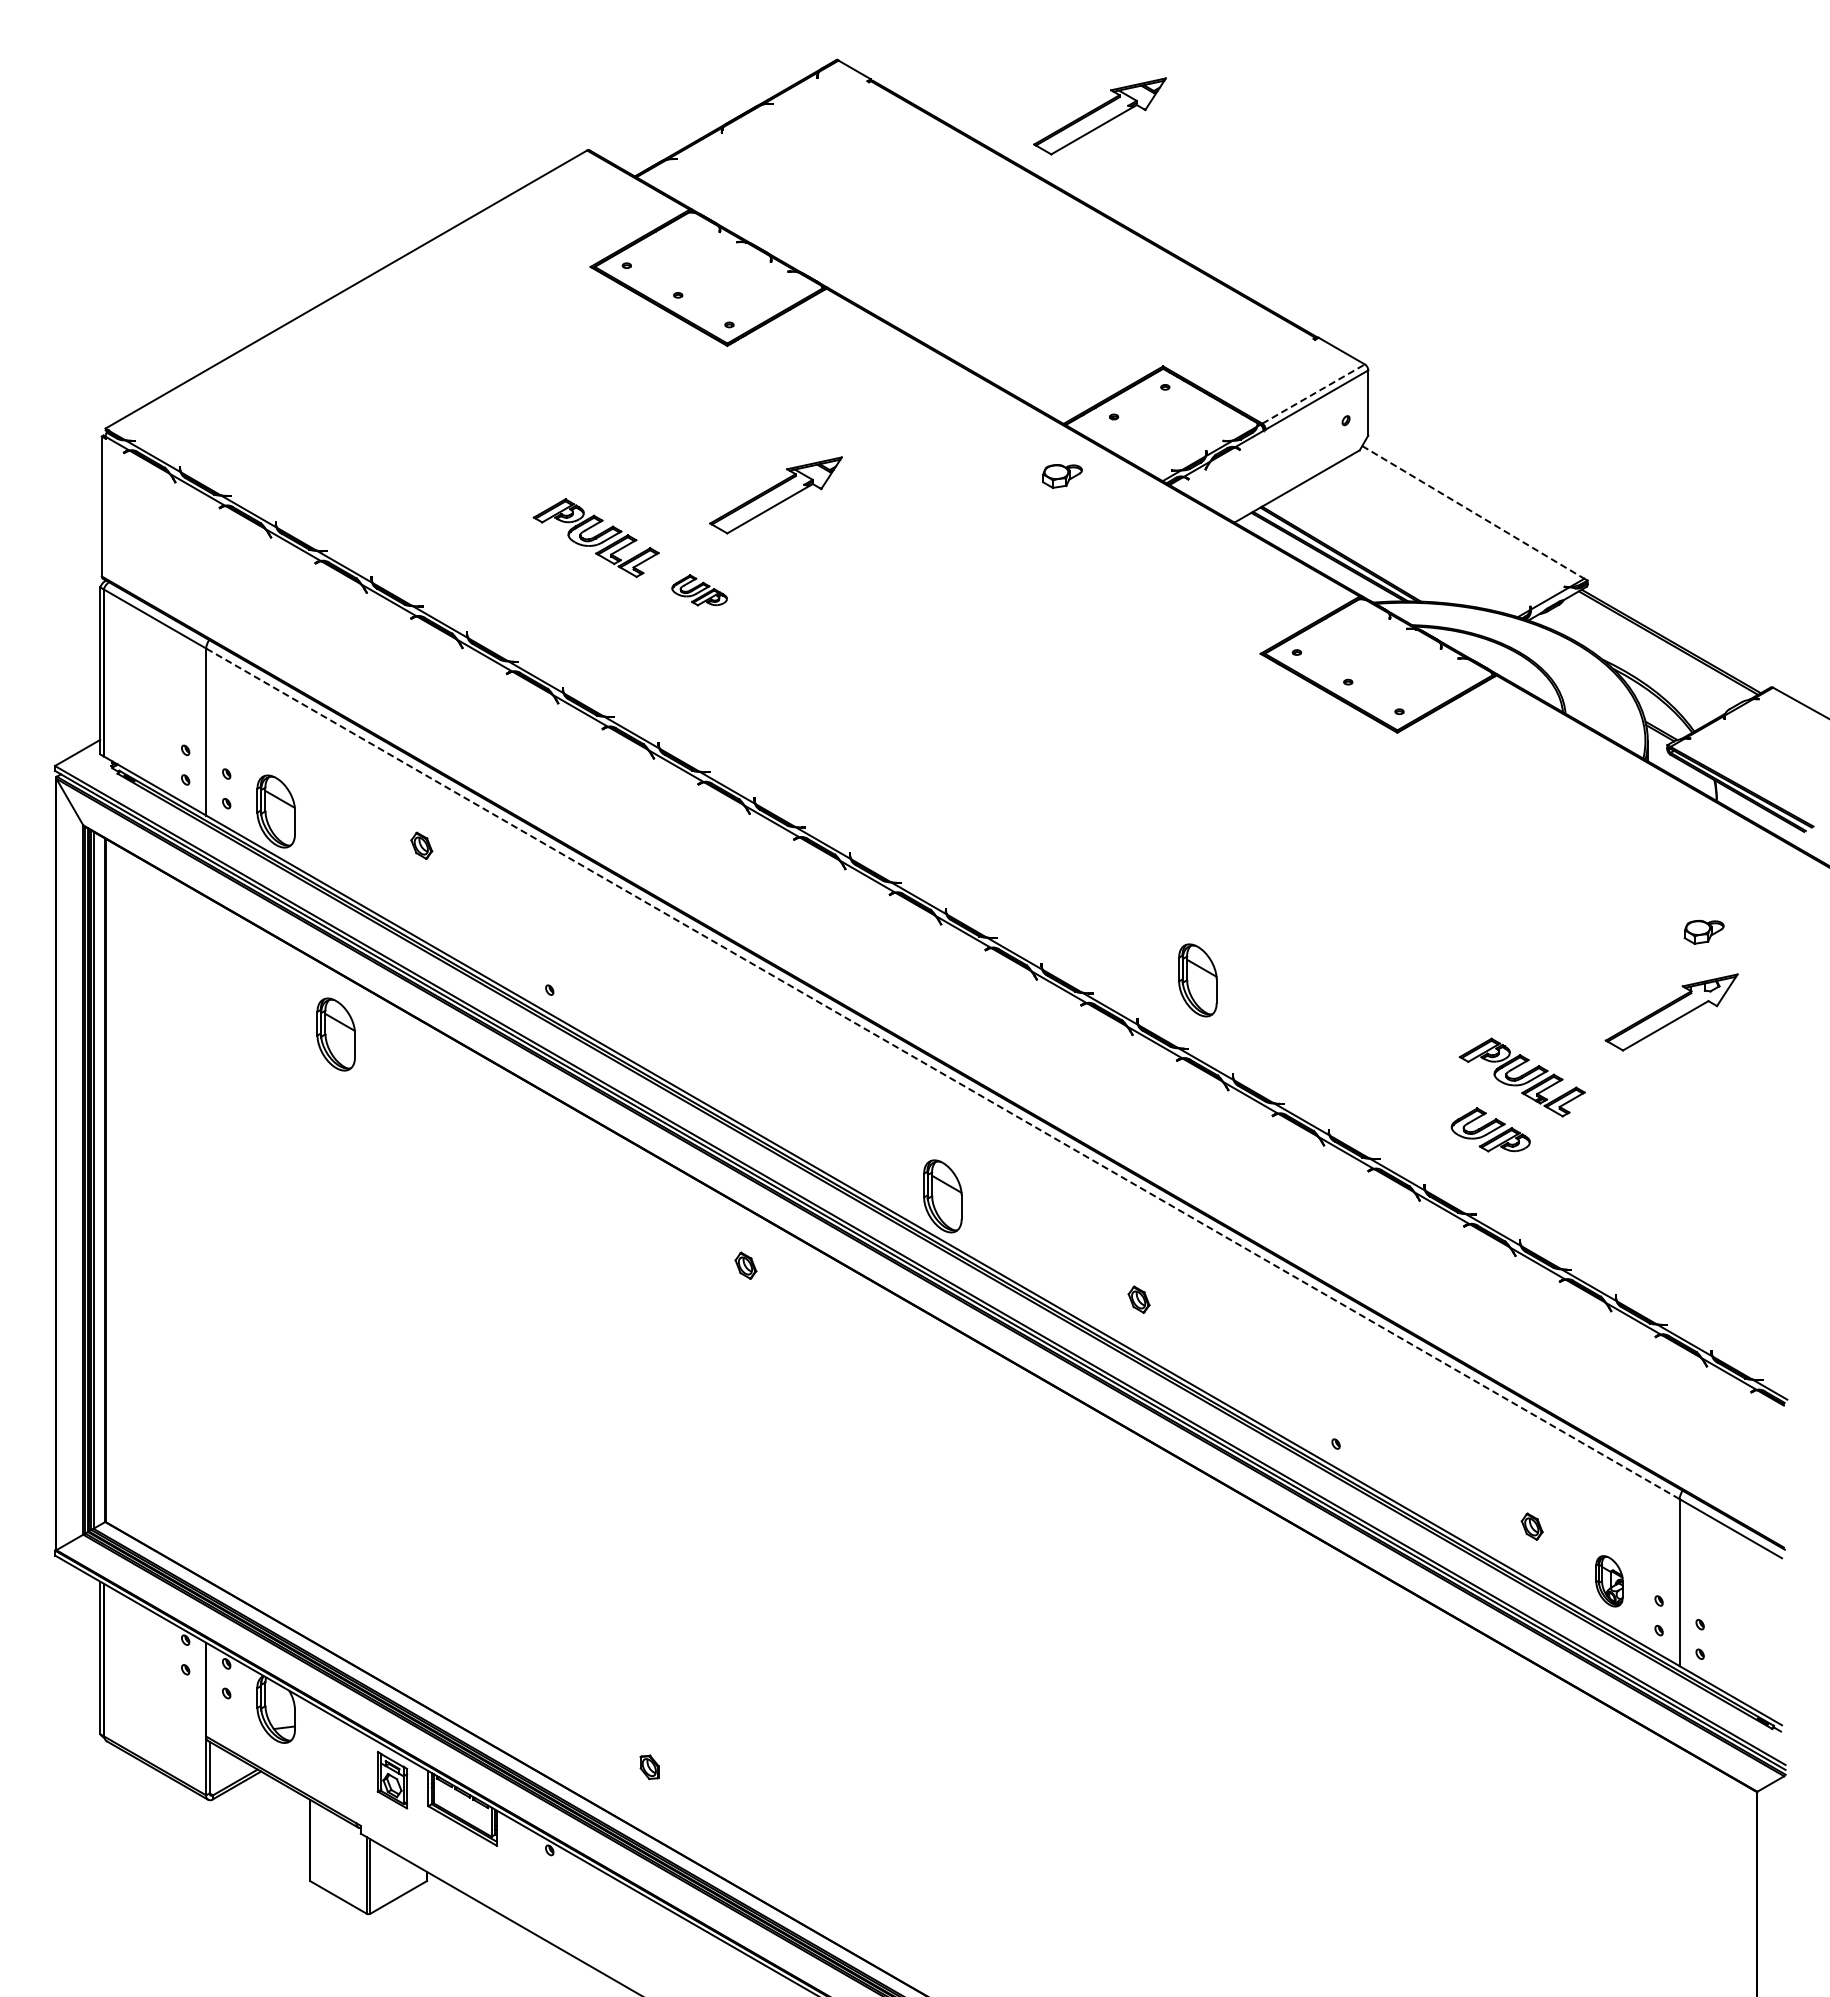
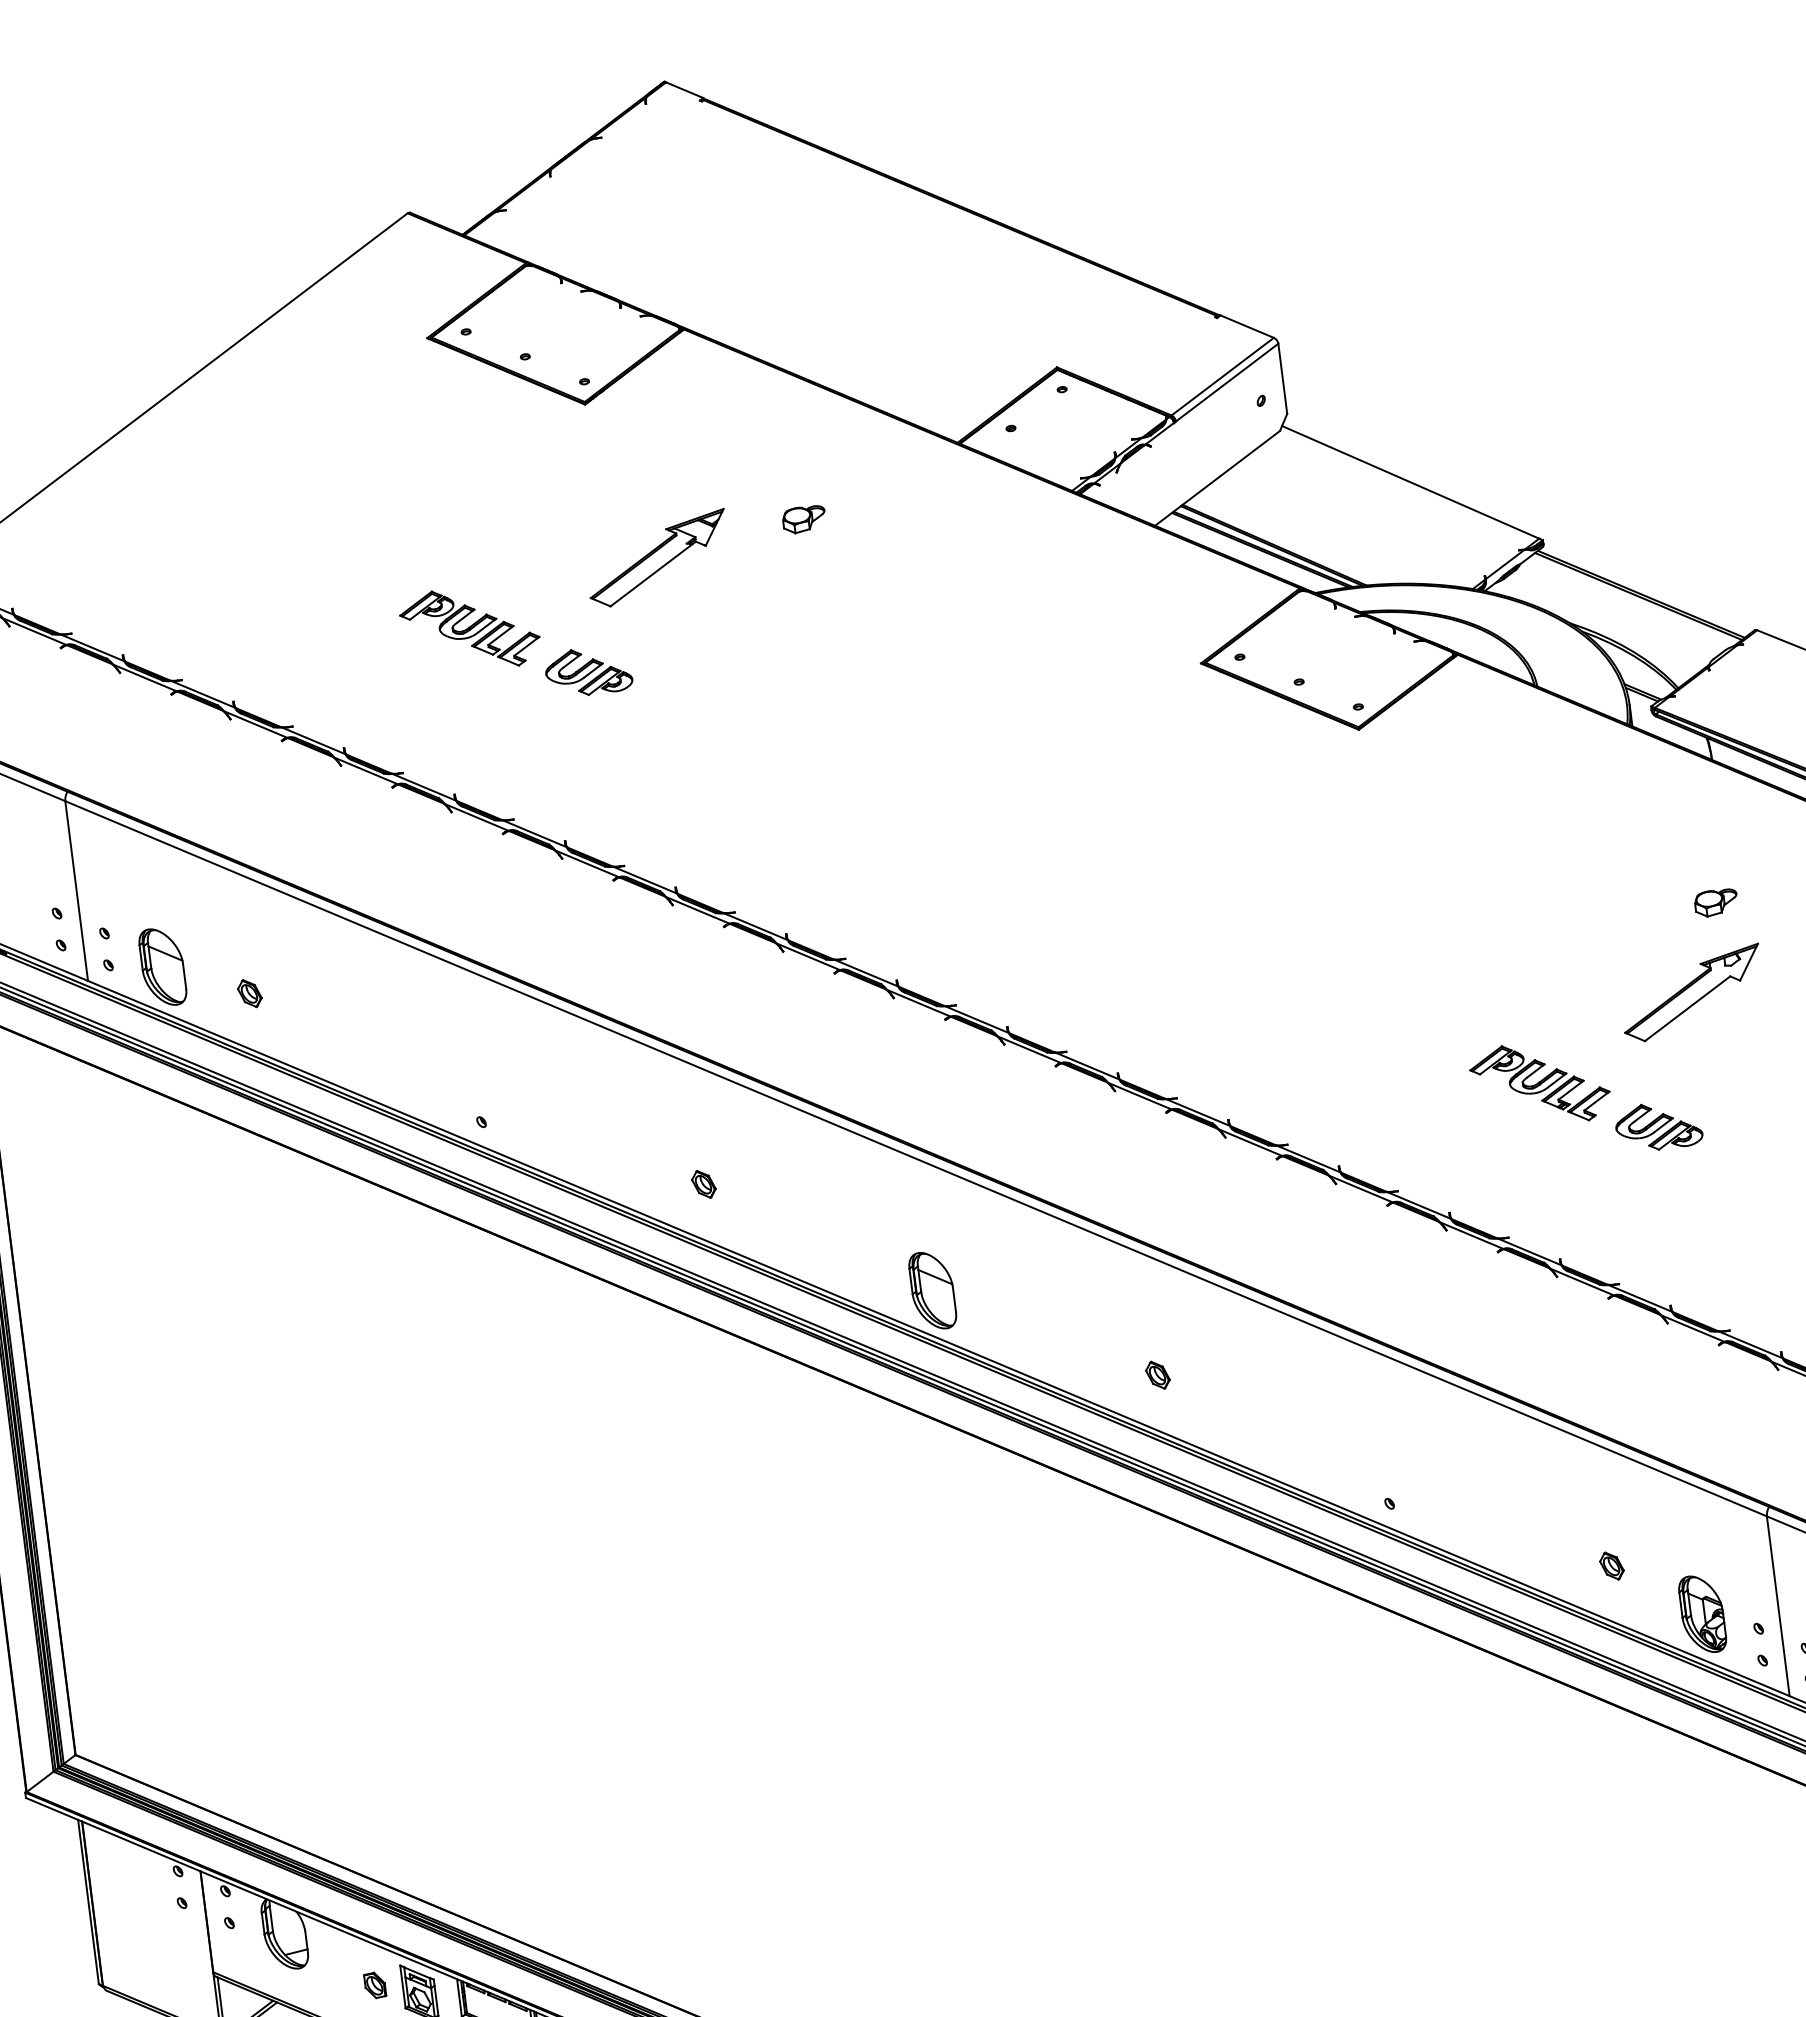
part: (1099, 116) -> (954, 107), removed
line: (1314, 393) -> (1223, 375), dashed -> solid
part: (1062, 476) -> (804, 519), moved
line: (1473, 512) -> (1410, 482), dashed -> solid
part: (699, 589) -> (588, 670), size x1.43
part: (421, 845) -> (249, 993), moved
part: (1197, 980) -> (1177, 1023), removed
part: (335, 1034) -> (256, 1199), removed
line: (942, 1073) -> (915, 1158), dashed -> solid
part: (1490, 1129) -> (1658, 1125), moved
part: (745, 1265) -> (703, 1184), moved
part: (1609, 1581) -> (1702, 1614), size x1.43
part: (649, 1767) -> (374, 1985), moved

